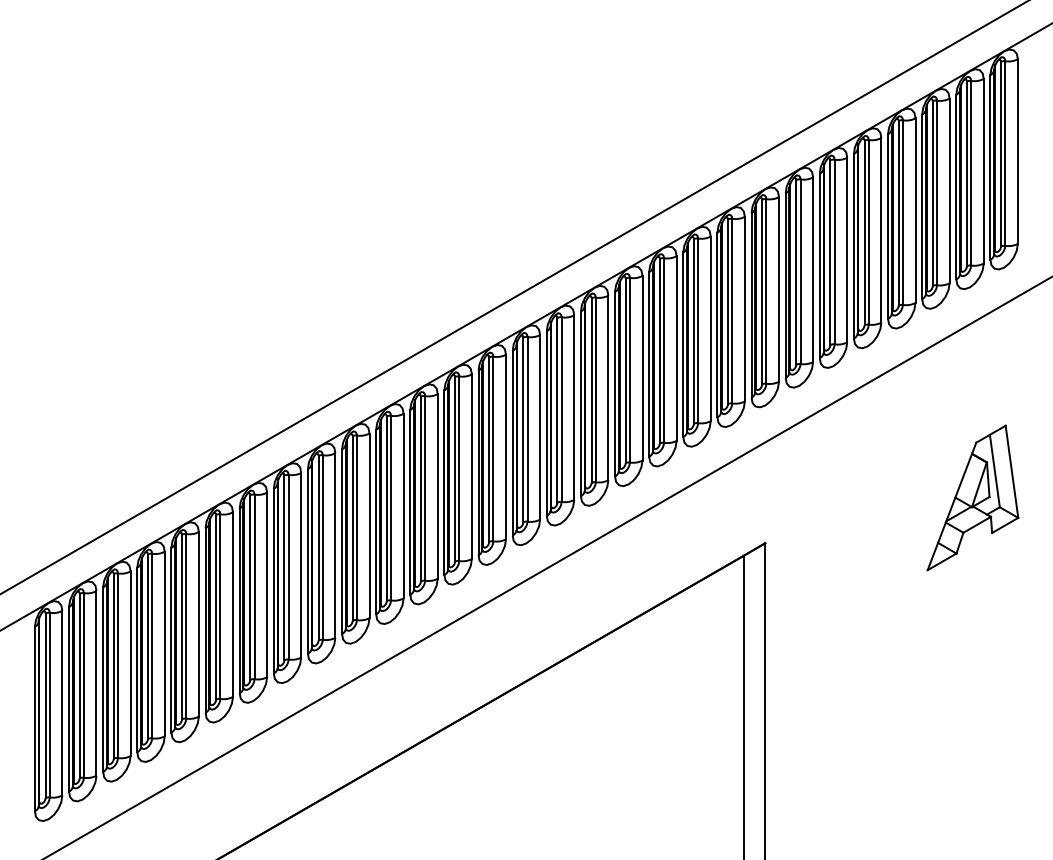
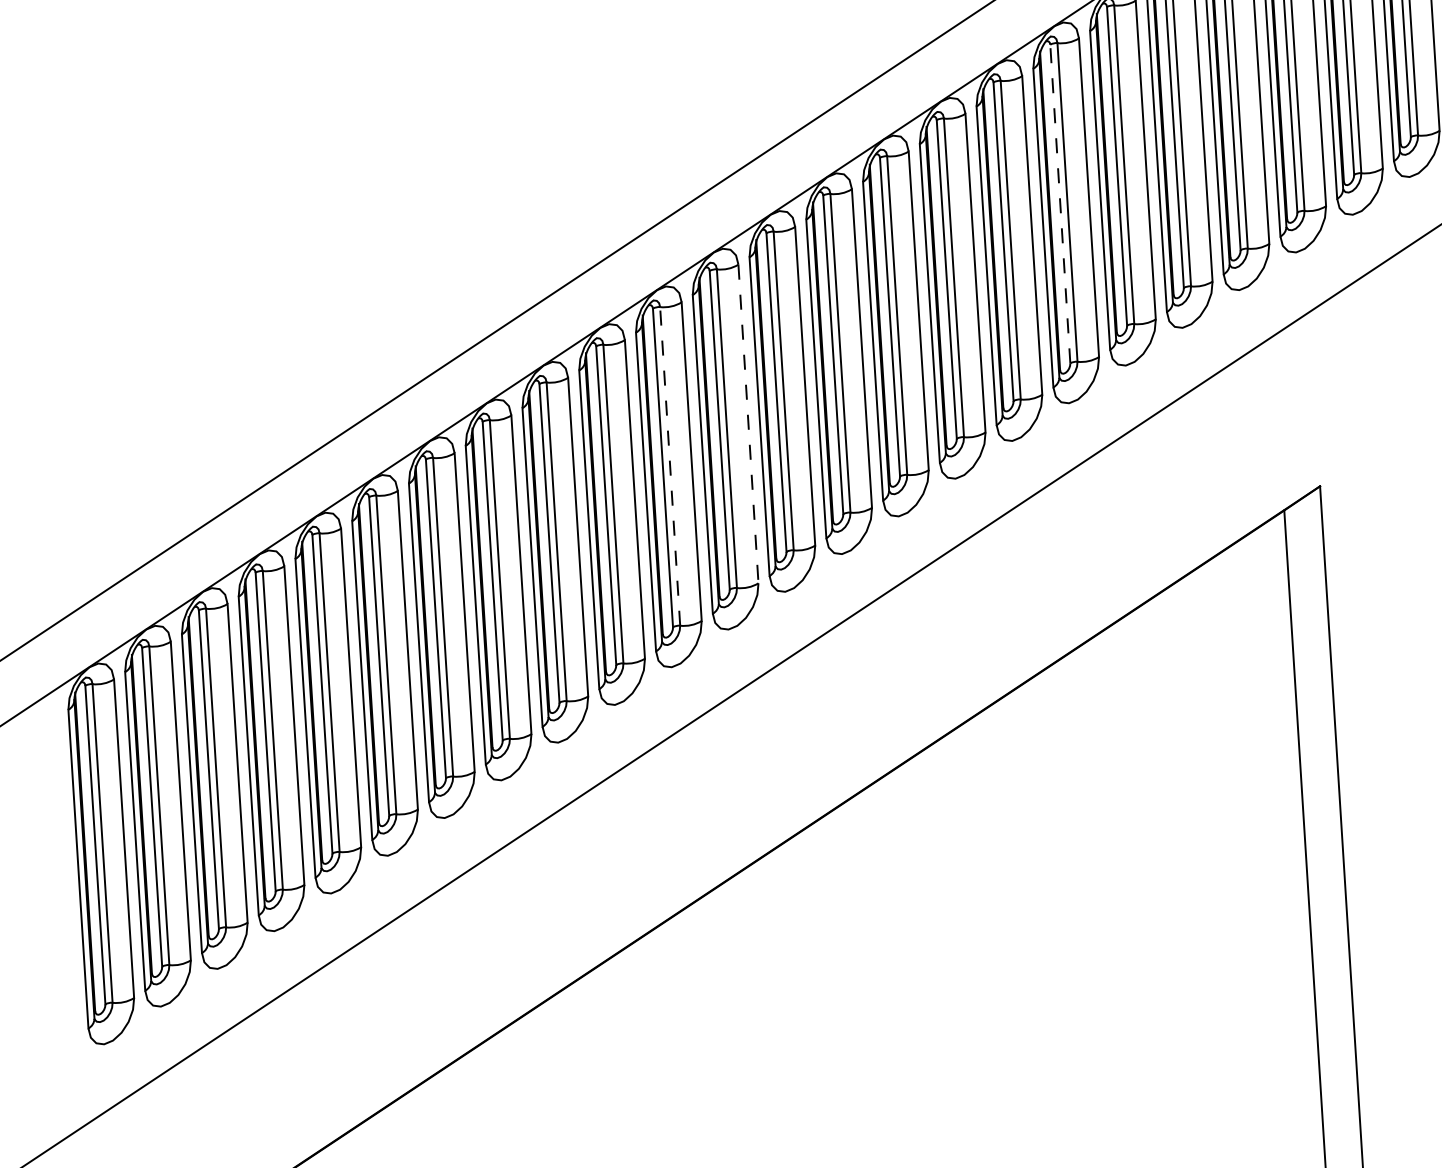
line: (625, 370) -> (1059, 203), solid -> dashed
line: (437, 486) -> (748, 424), solid -> dashed
line: (391, 507) -> (670, 465), solid -> dashed

